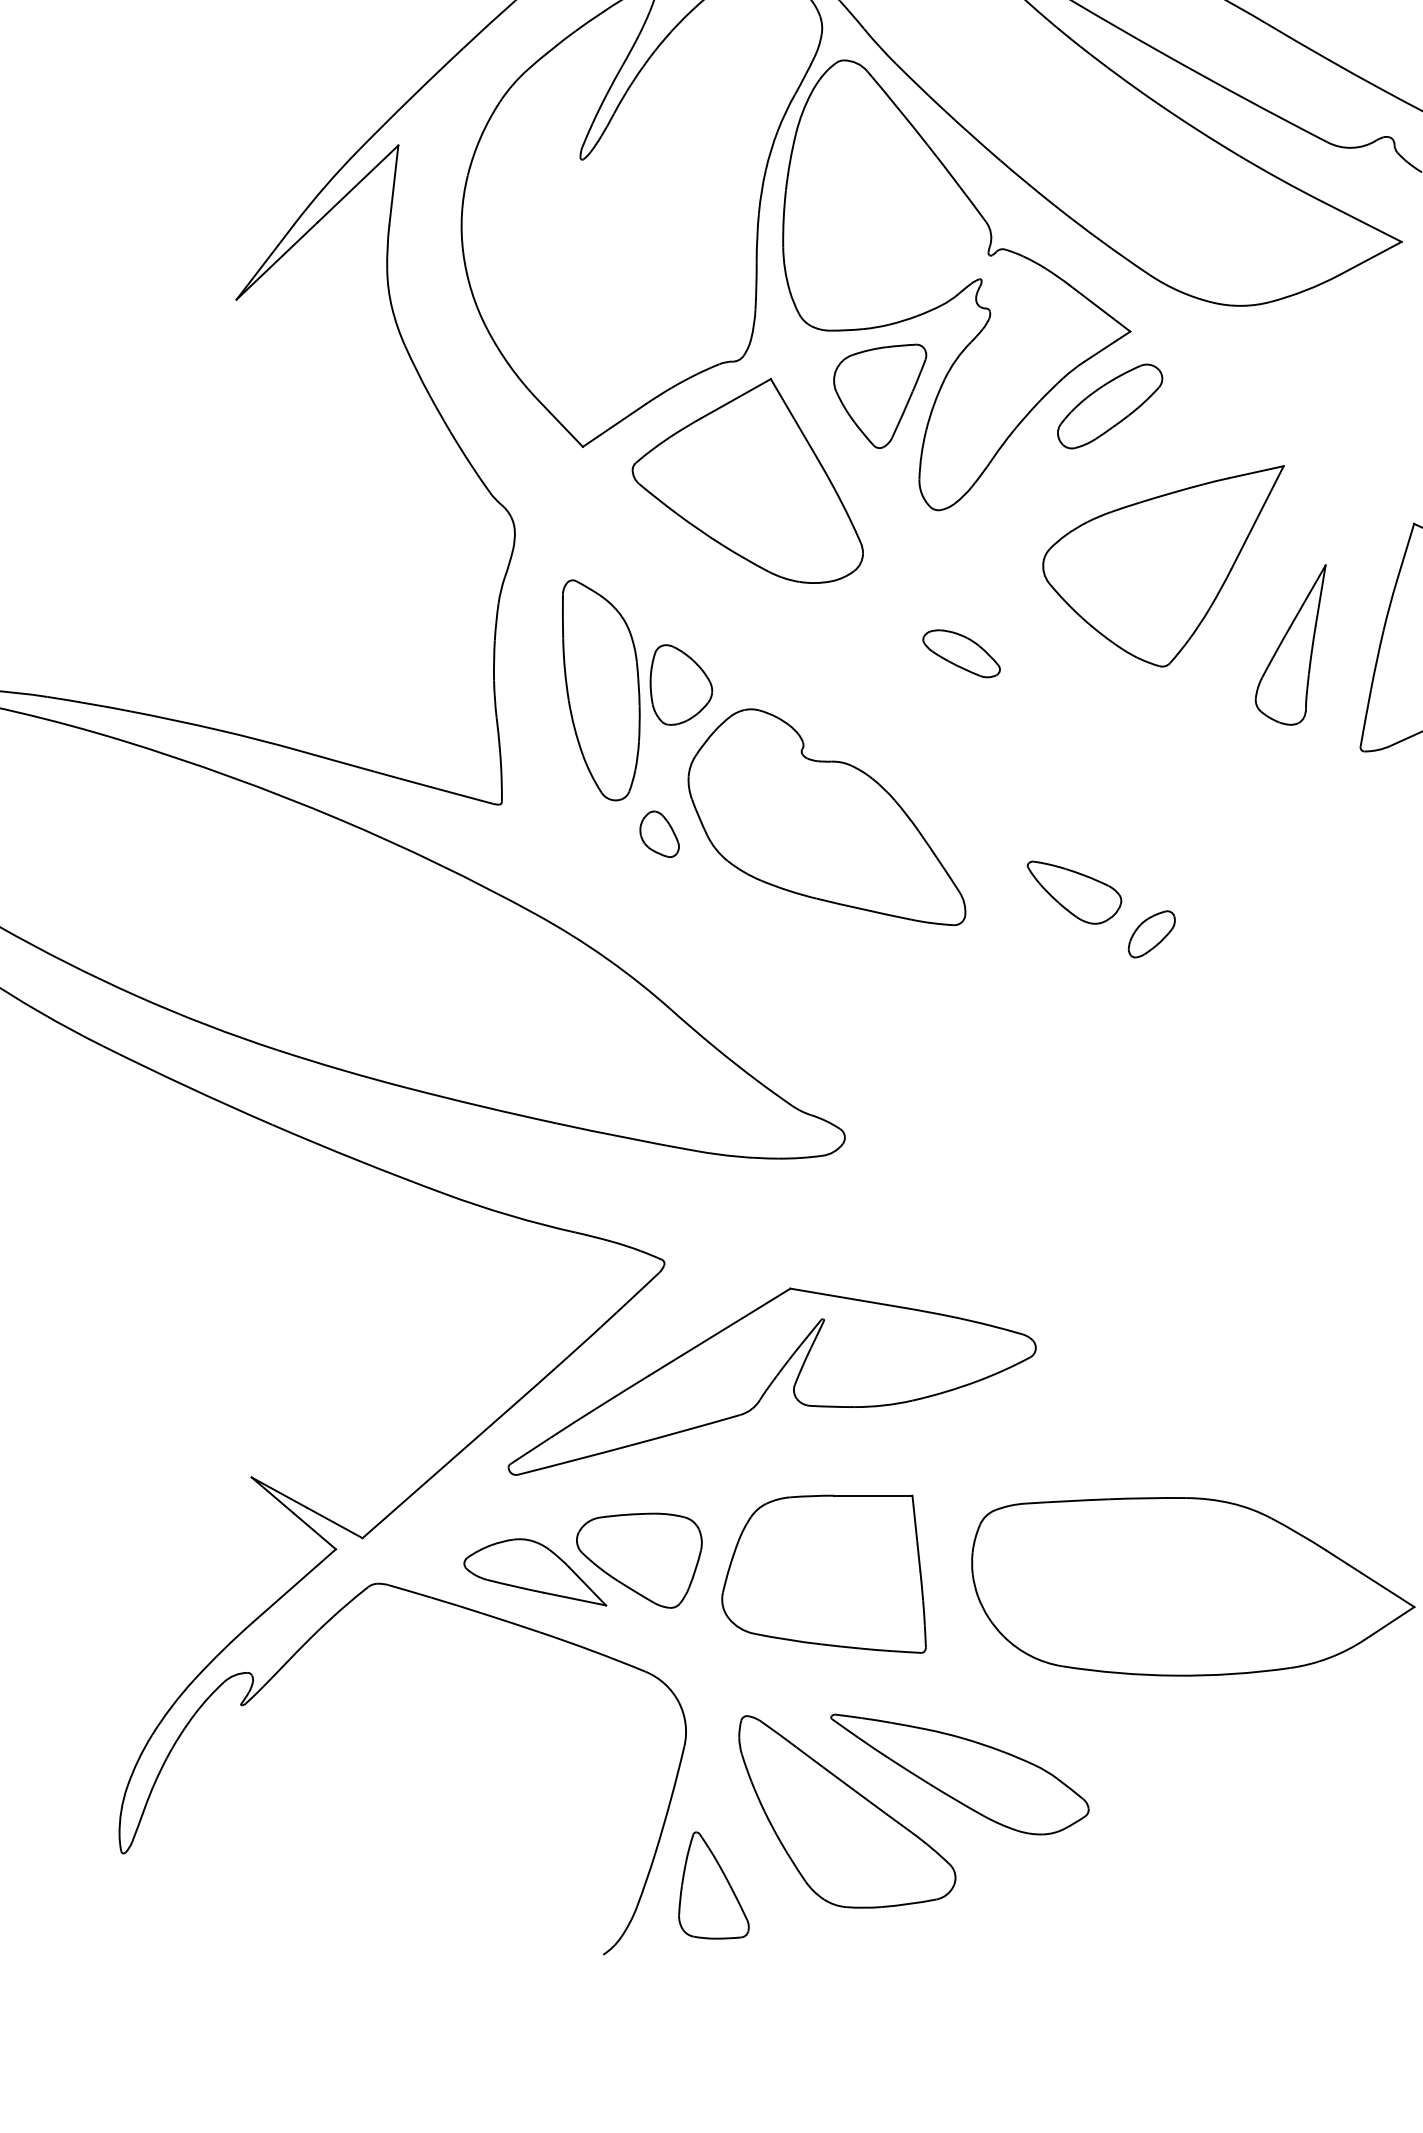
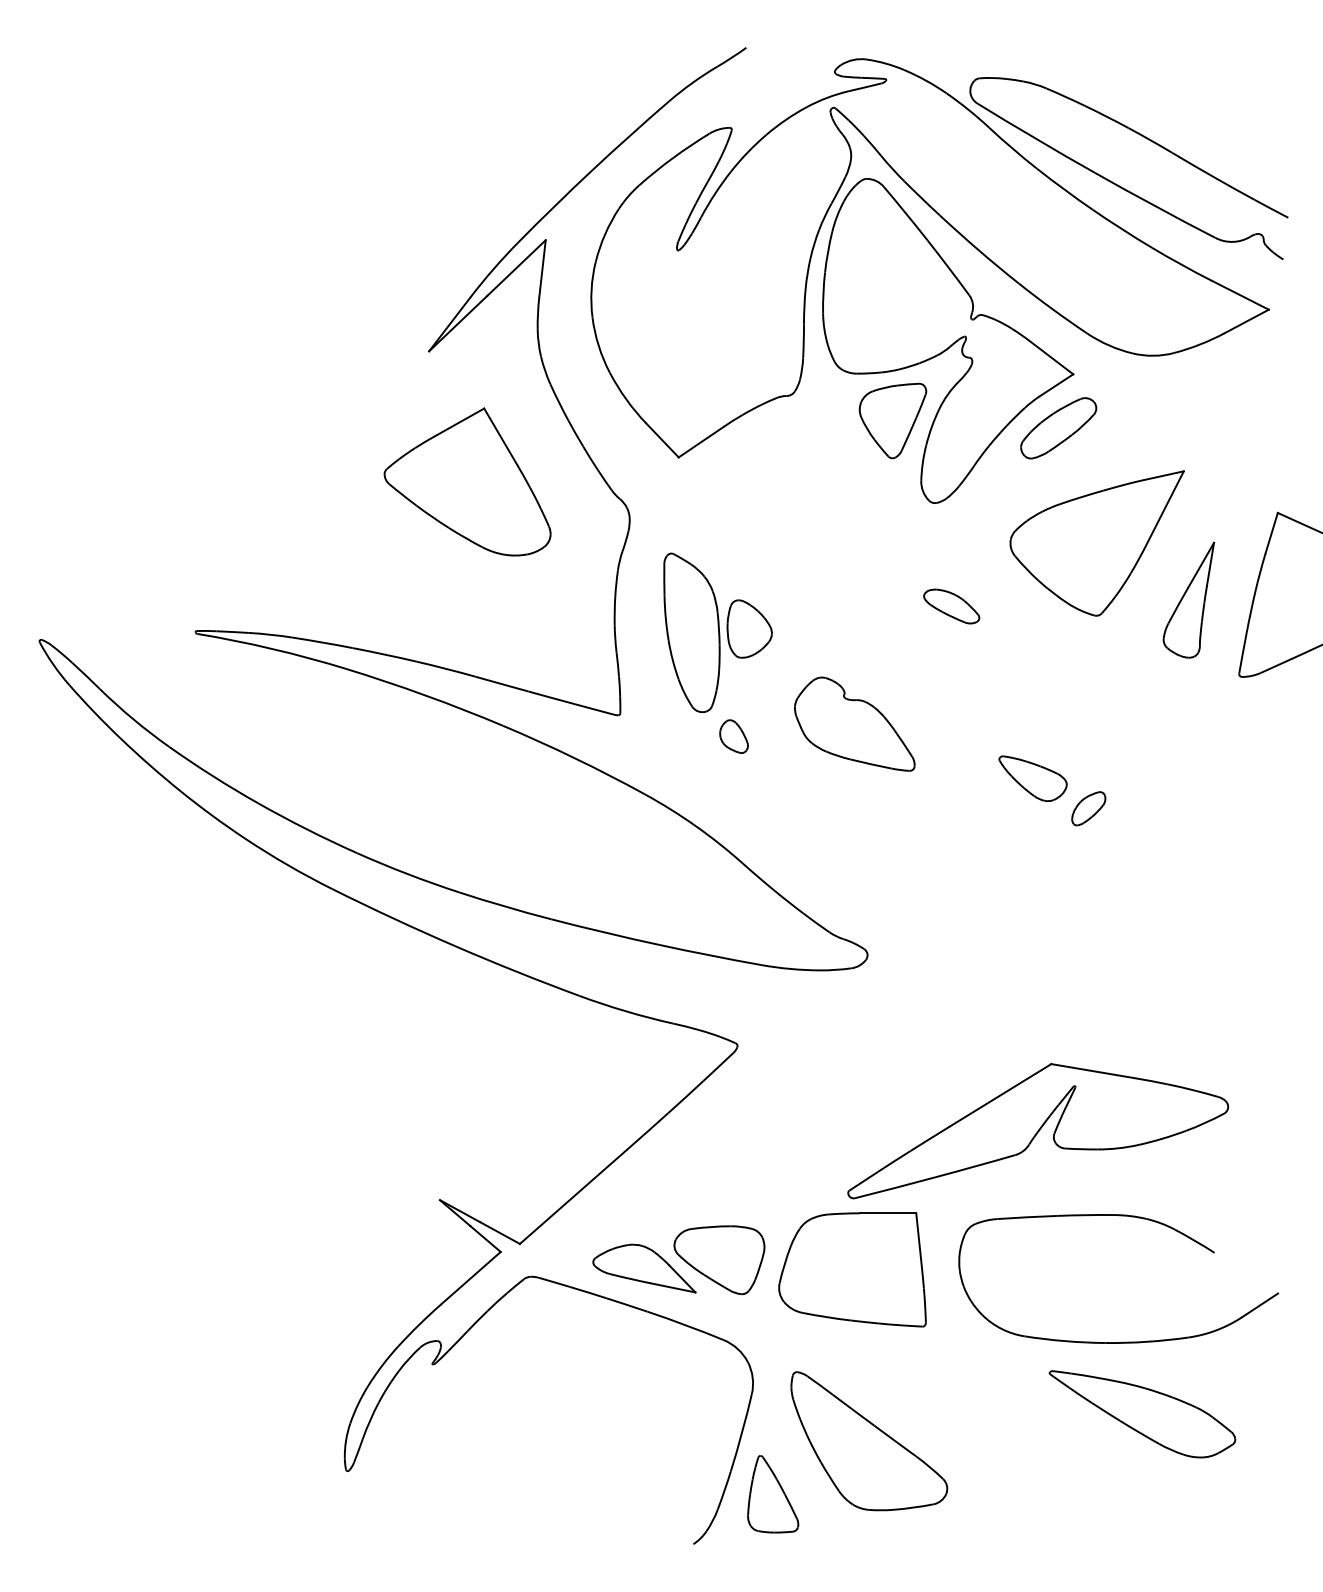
part: (747, 480) -> (467, 481), moved
part: (826, 816) -> (854, 723), size x0.6
part: (772, 1382) -> (1038, 1131), moved
line: (1370, 1577) -> (1246, 1272), removed
part: (959, 1774) -> (1142, 1414), moved

